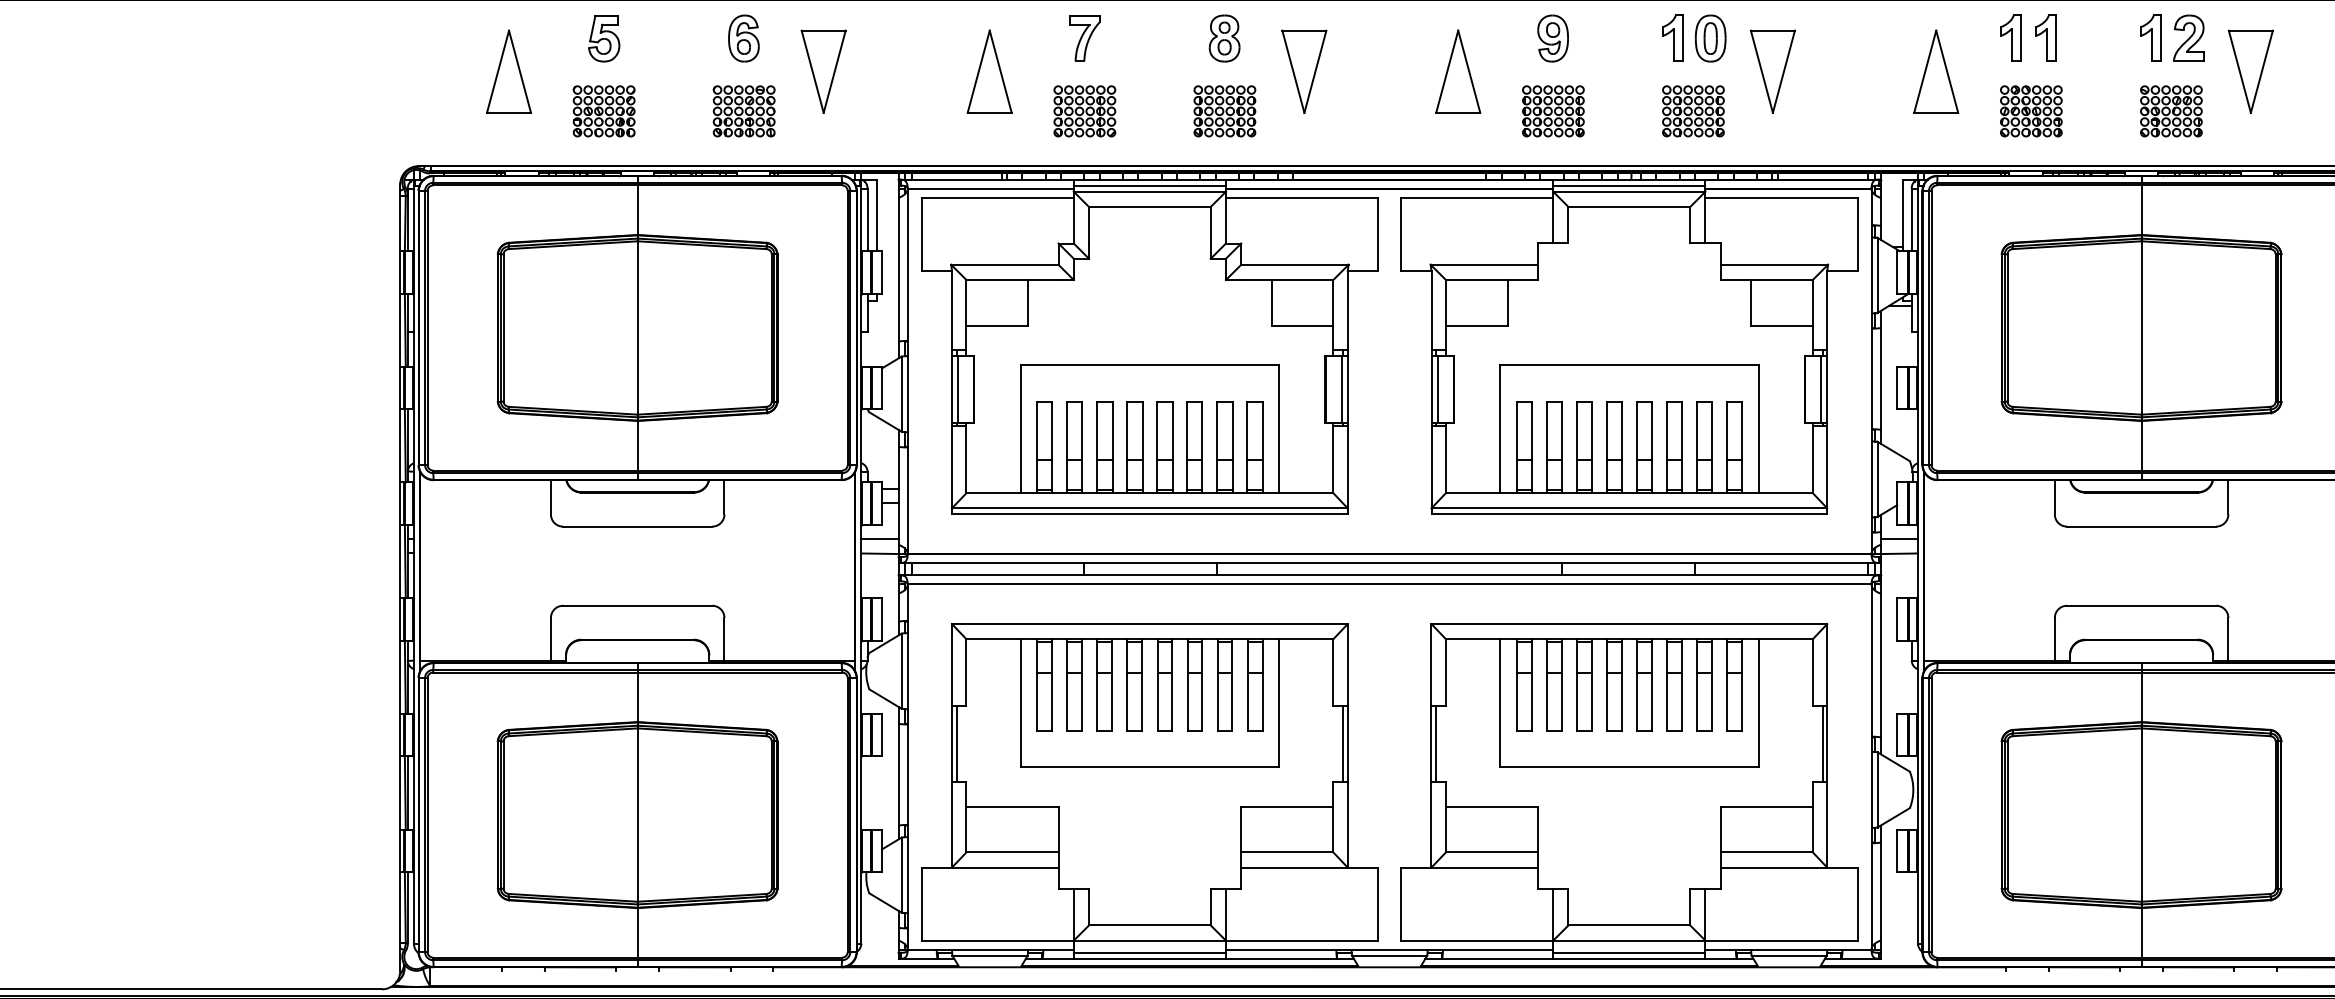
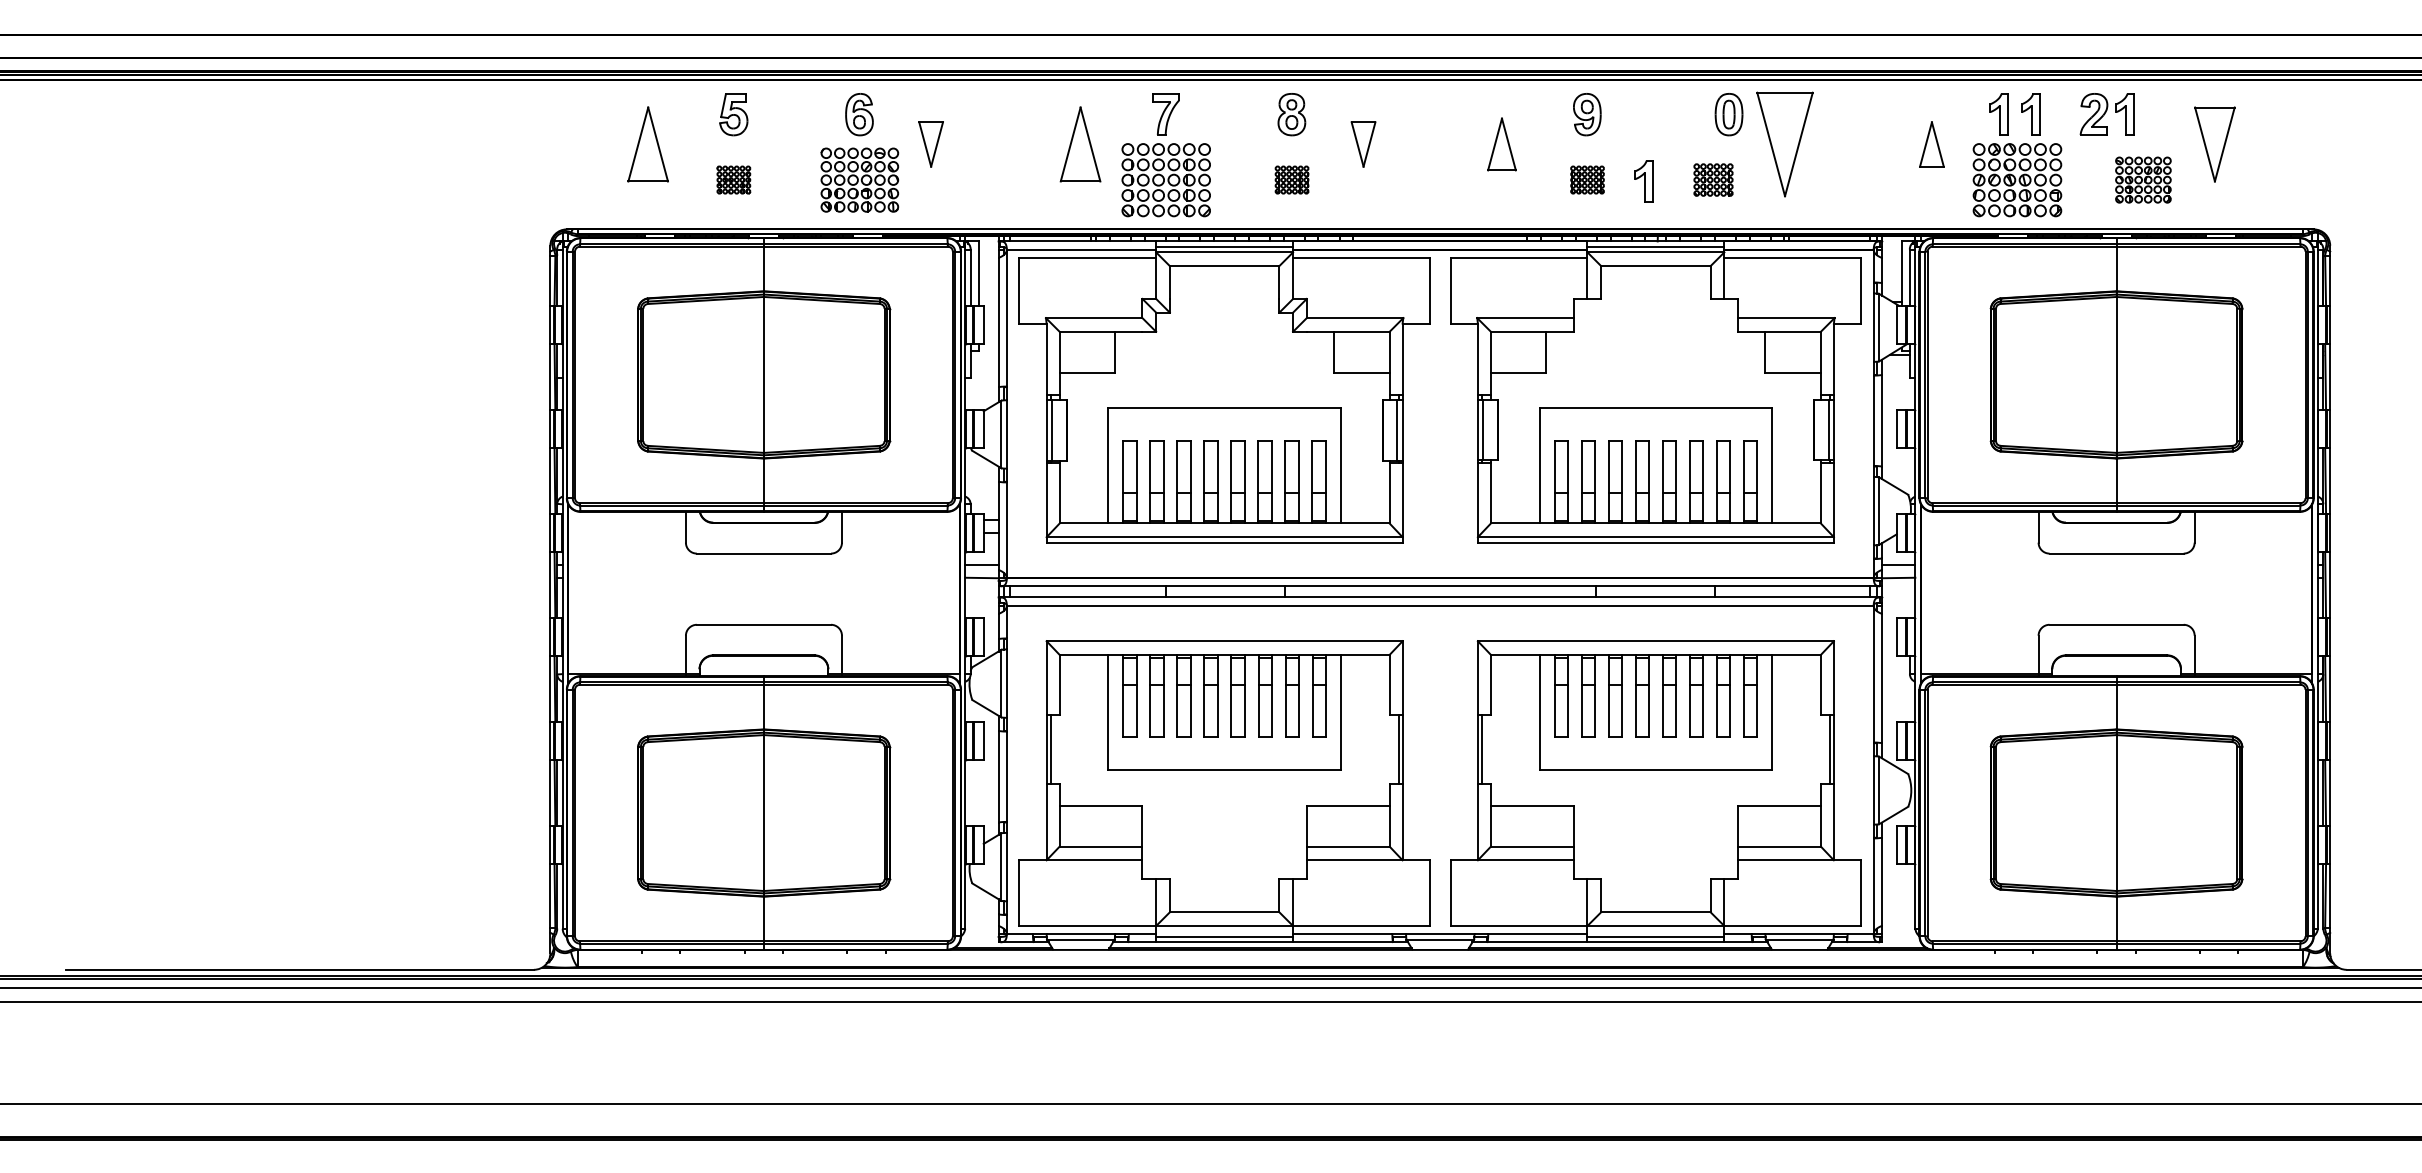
part: (1672, 38) -> (1643, 181), moved
part: (2188, 38) -> (2093, 114), moved
part: (822, 71) -> (930, 144), size x0.6
part: (1304, 71) -> (1363, 144), size x0.6
part: (1457, 71) -> (1501, 144), size x0.7
part: (1772, 71) -> (1784, 144), size x1.4
part: (1935, 71) -> (1931, 144), size x0.6
part: (603, 110) -> (733, 179), size x0.6
part: (743, 110) -> (859, 179), size x1.4
part: (1084, 110) -> (1165, 179), size x1.6
part: (1224, 110) -> (1291, 179), size x0.6
part: (1553, 110) -> (1587, 179), size x0.6
part: (1693, 110) -> (1713, 179), size x0.7
part: (2031, 110) -> (2017, 179), size x1.6

